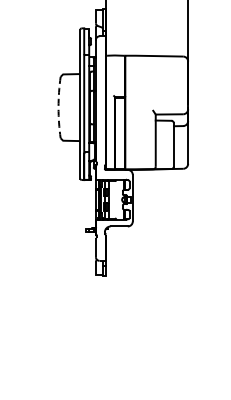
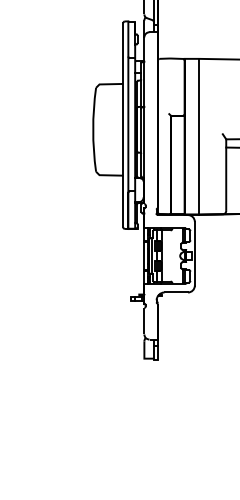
arc: (58, 107) -> (93, 129), dashed -> solid
line: (135, 112) -> (198, 136), added

